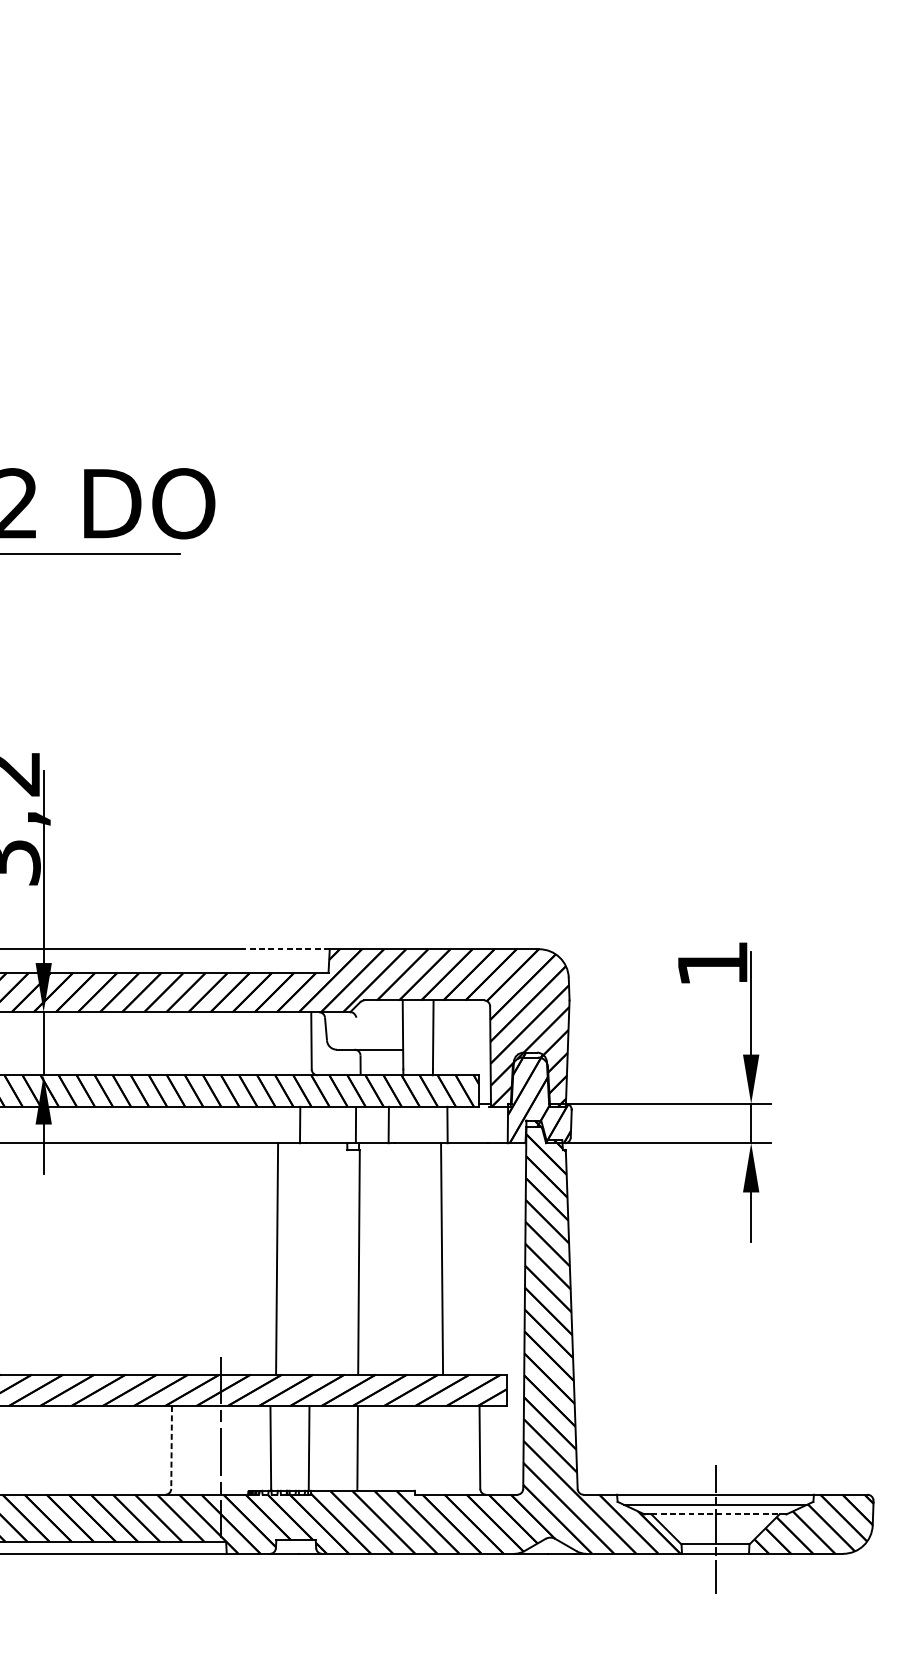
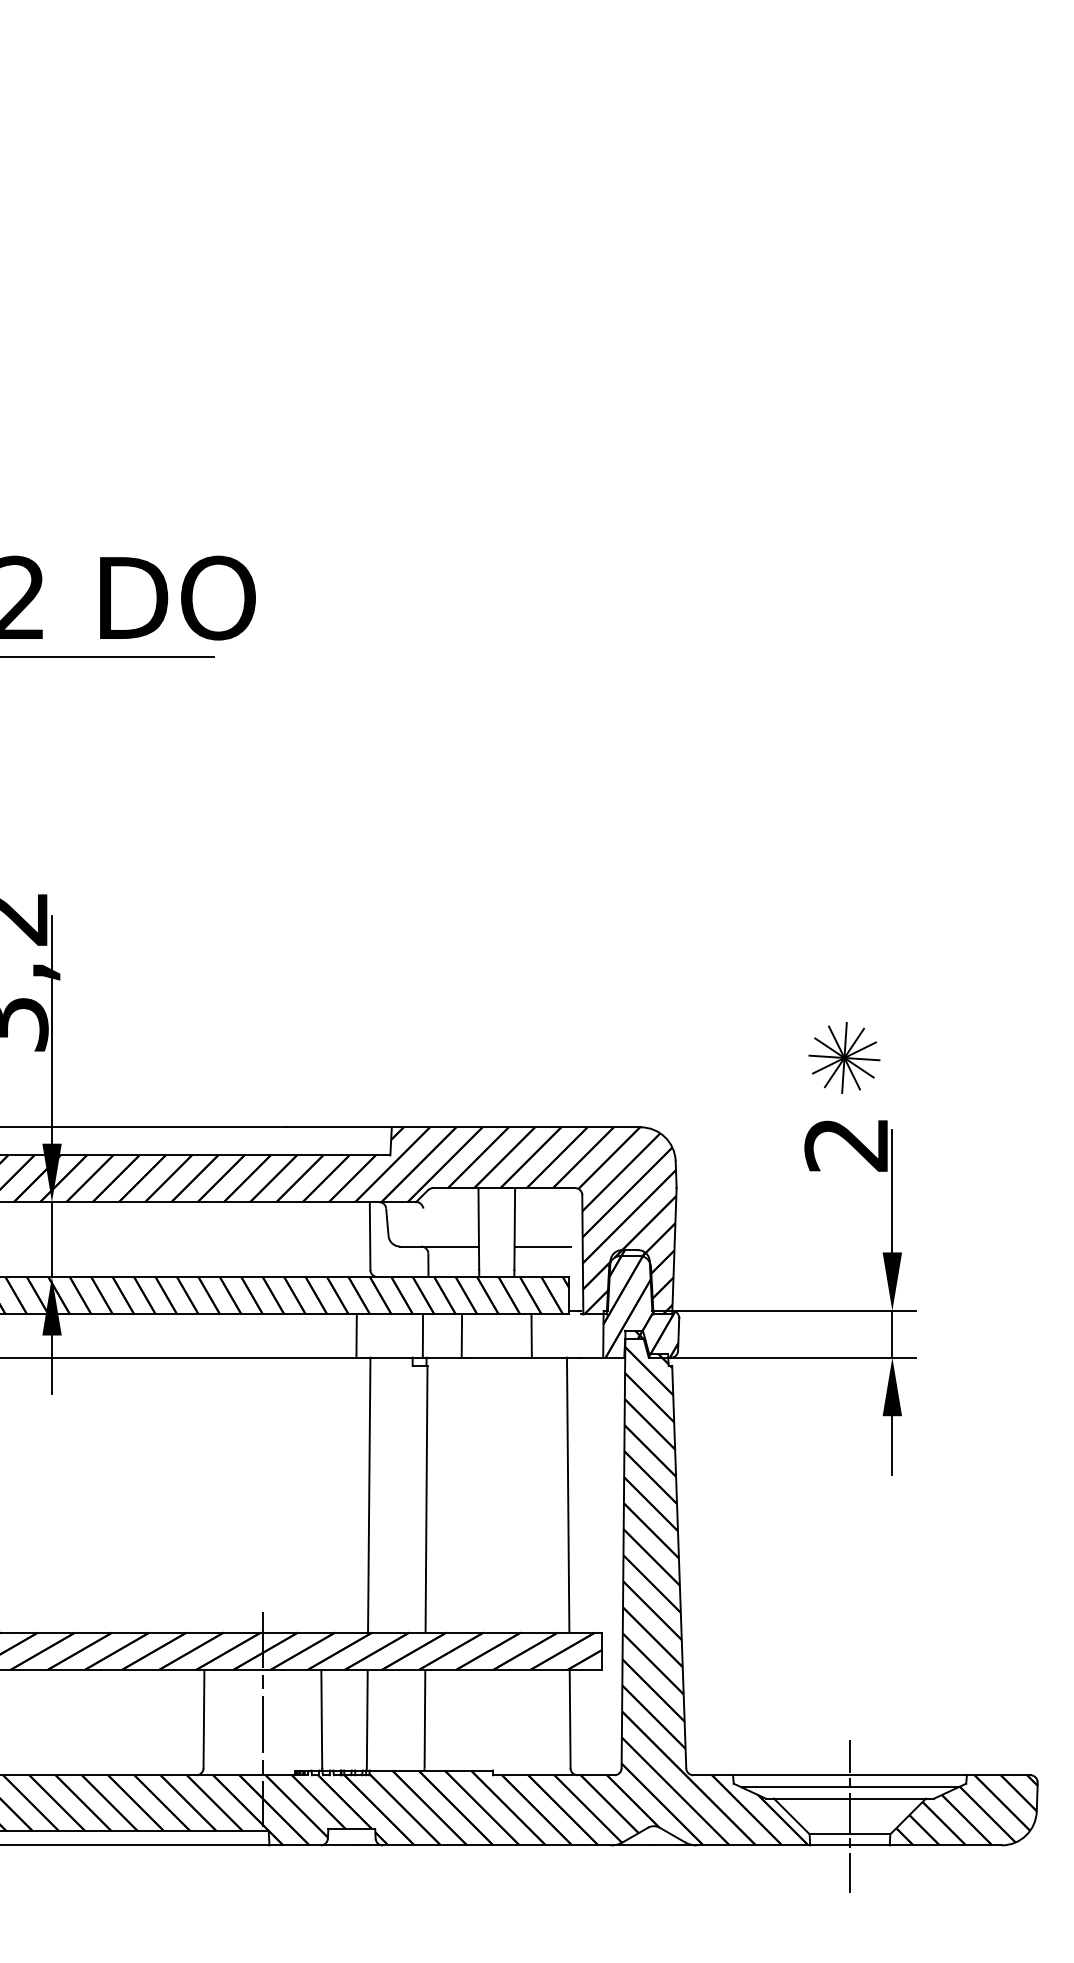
part: (710, 890) -> (844, 1057), added
line: (285, 949) -> (339, 1127), dashed -> solid
text: (711, 964) -> (845, 1145), 1 -> 2
line: (456, 1049) -> (542, 1246), added
line: (277, 1258) -> (369, 1494), moved
line: (441, 1258) -> (567, 1494), moved
line: (171, 1447) -> (203, 1719), dashed -> solid
line: (715, 1514) -> (850, 1798), dashed -> solid

